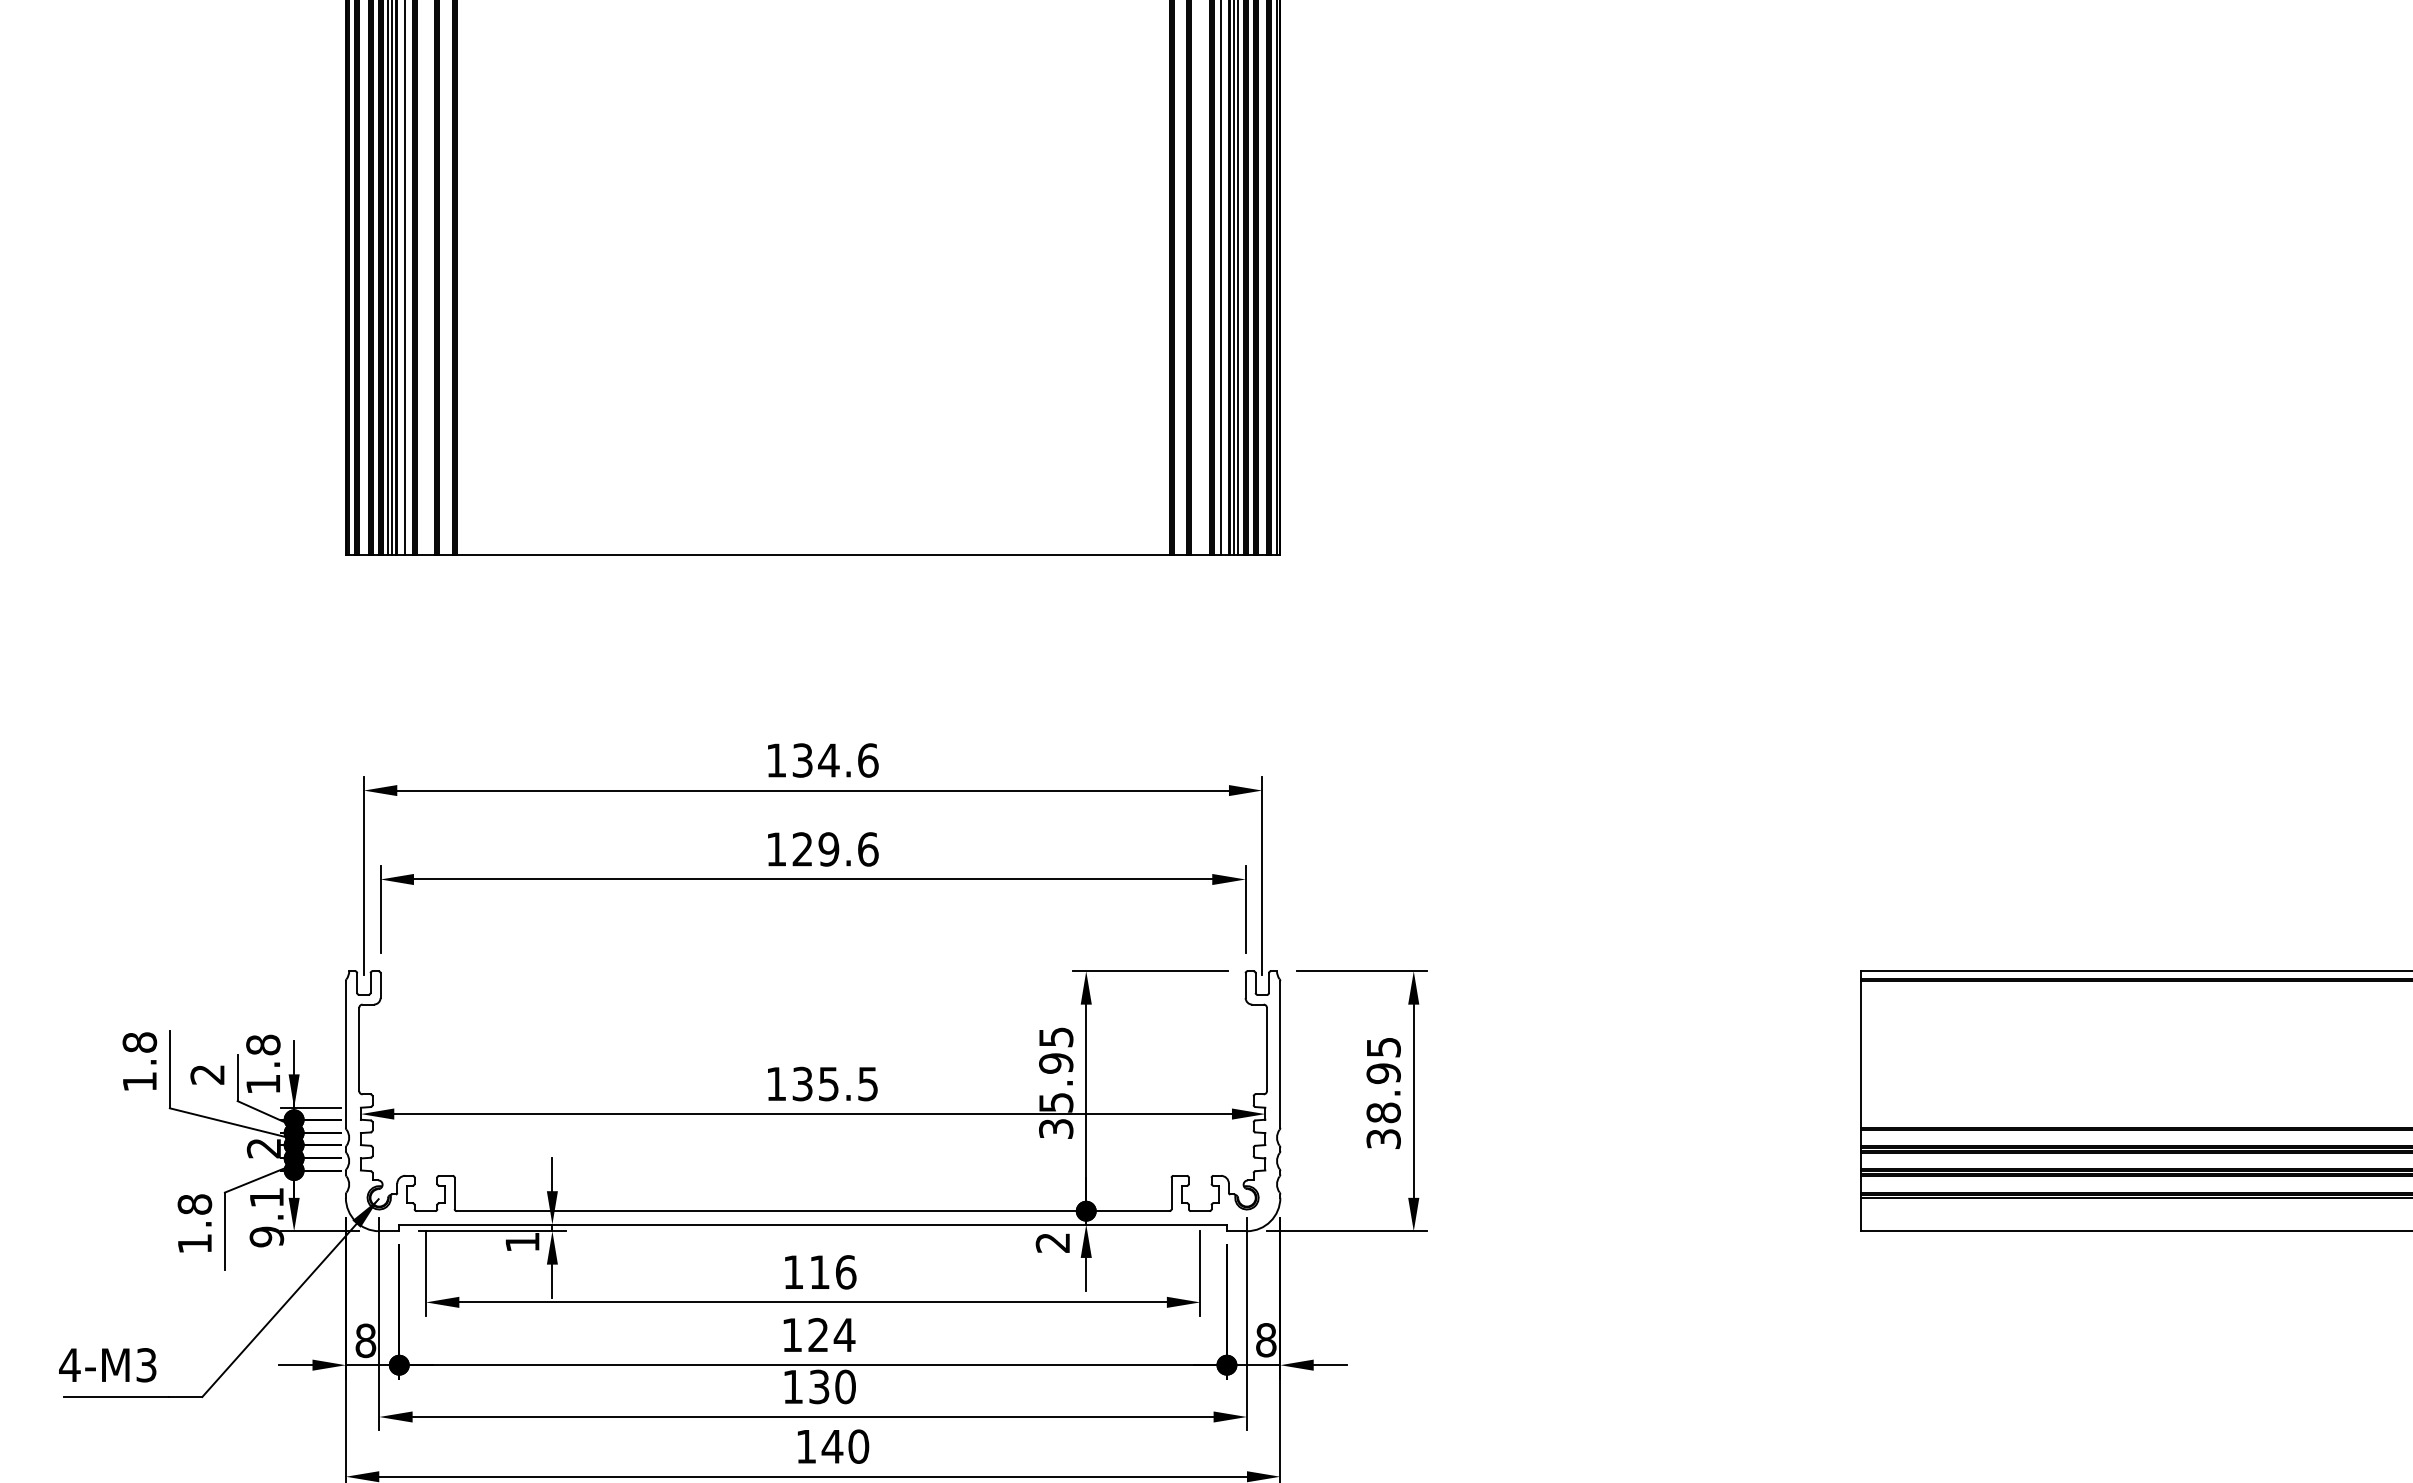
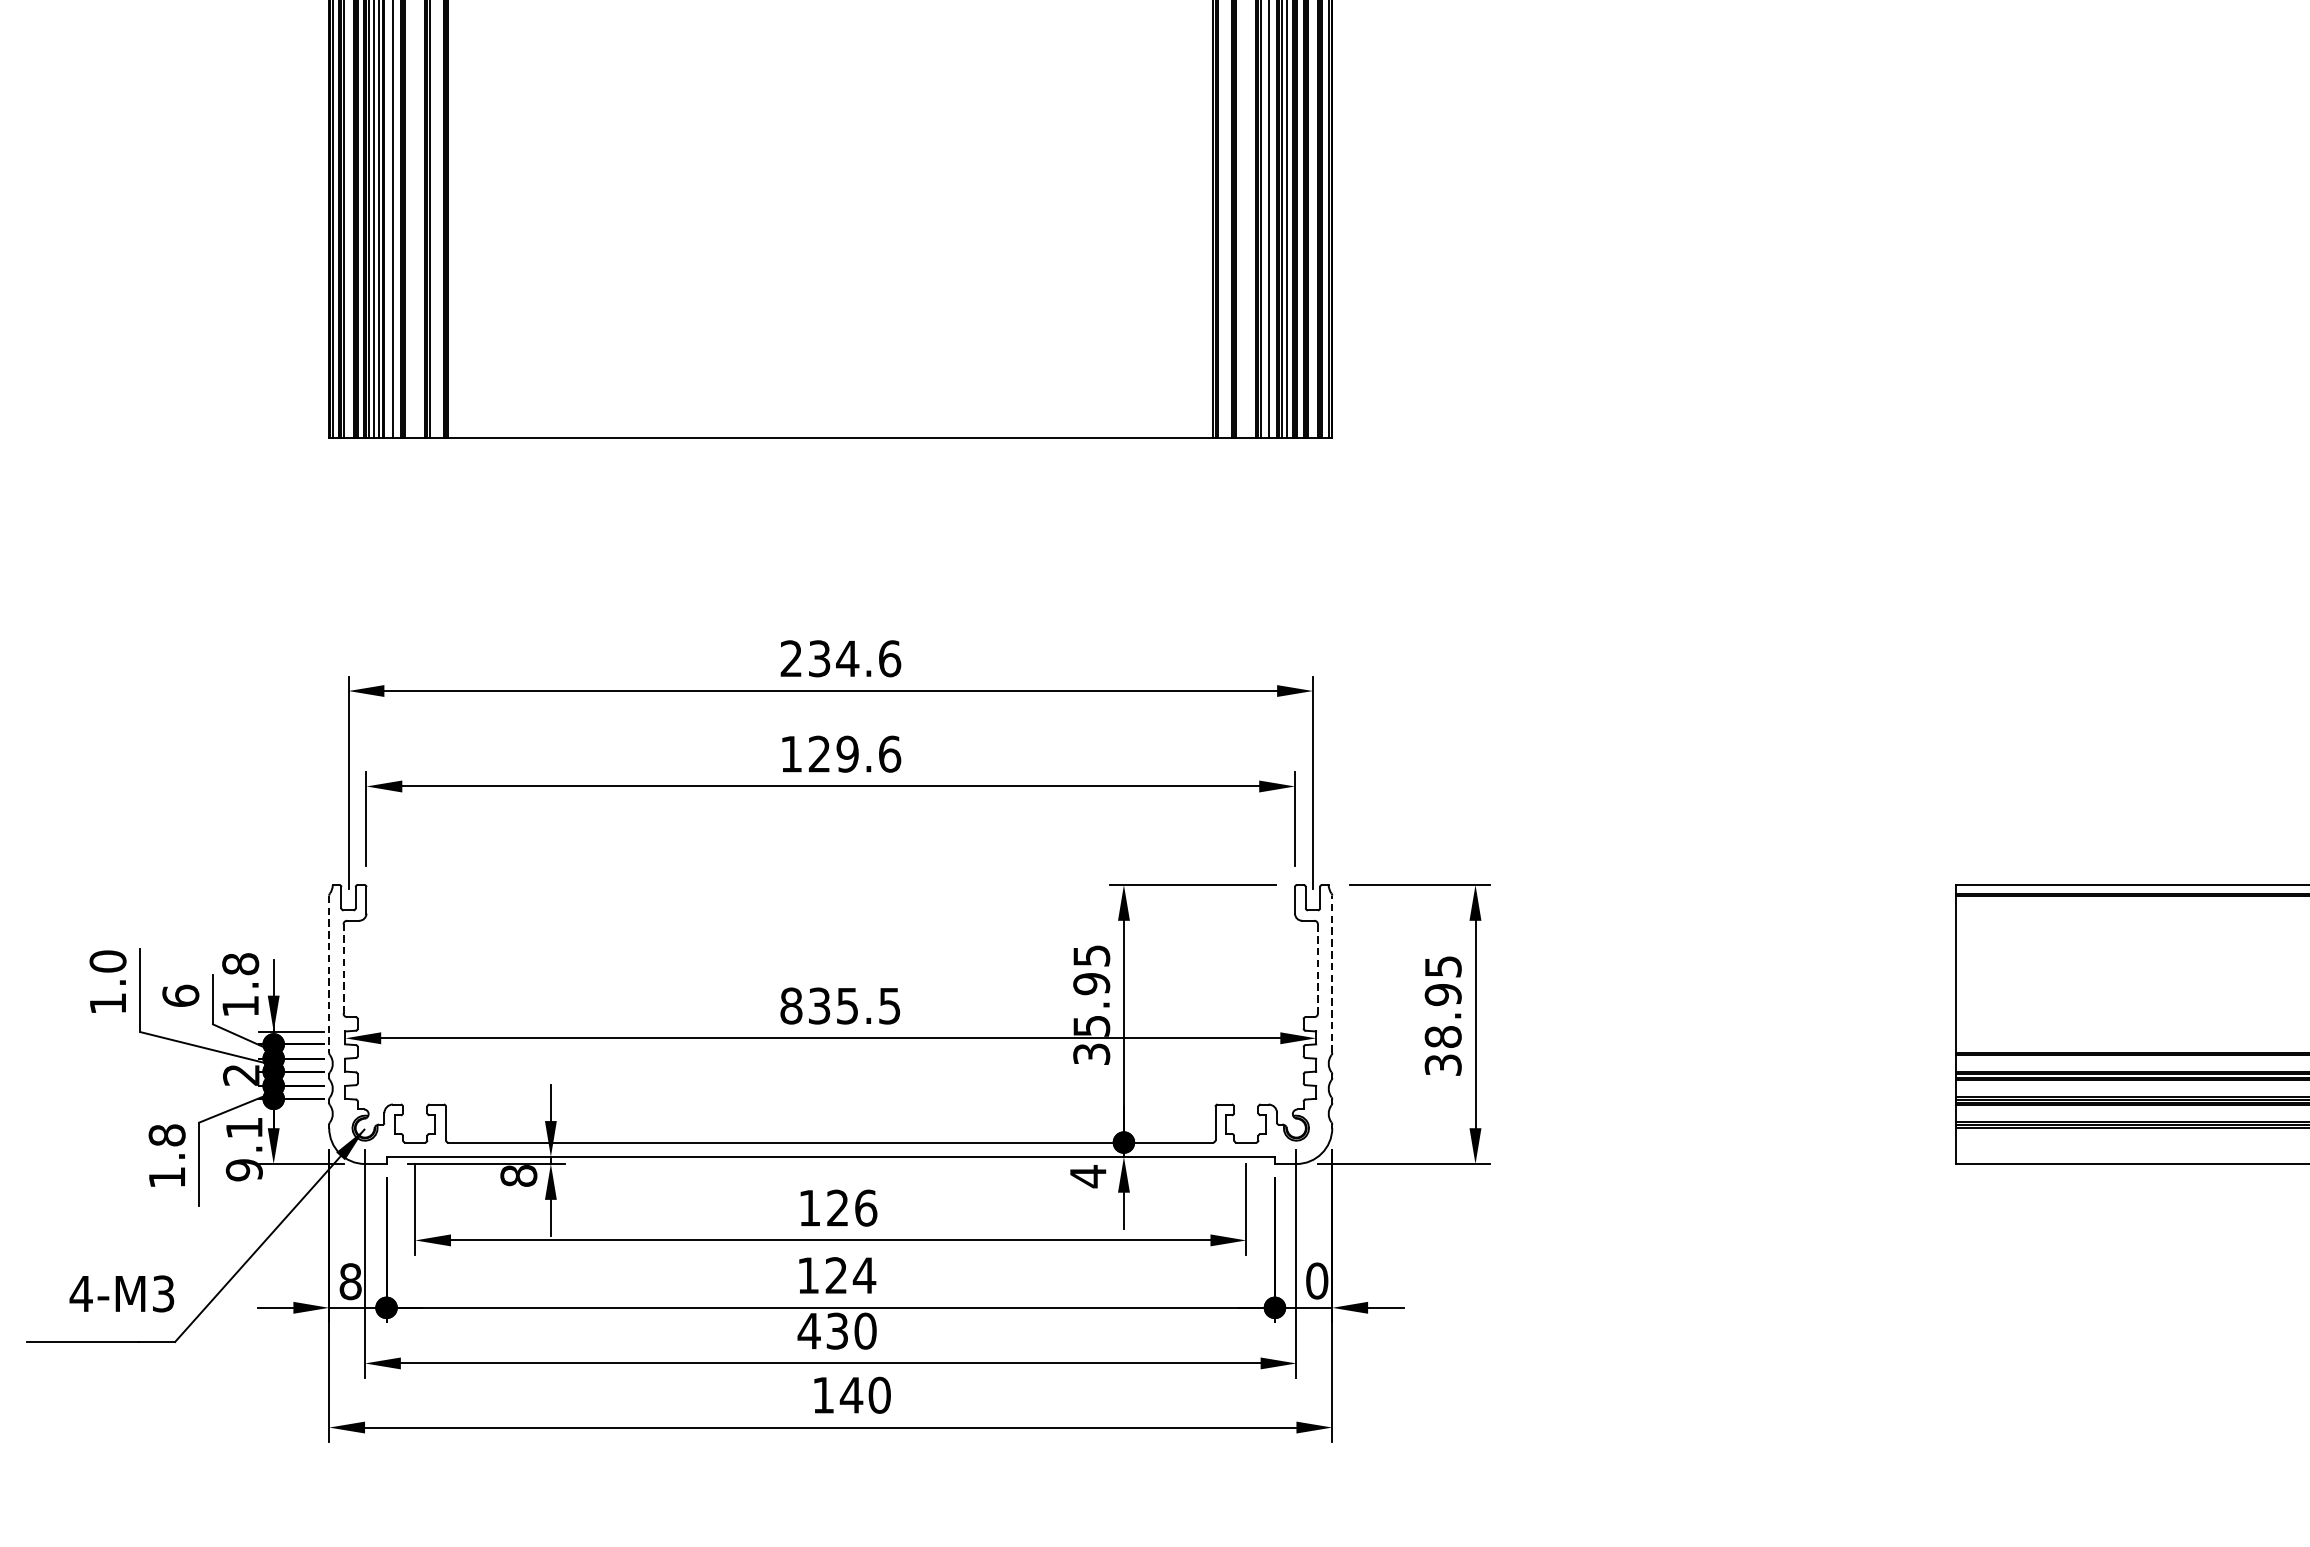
text: (775, 760) -> (790, 658), 134.6 -> 234.6
text: (139, 1042) -> (107, 961), 1.8 -> 1.0
line: (359, 1049) -> (343, 968), solid -> dashed
line: (1267, 1049) -> (1318, 968), solid -> dashed
line: (1280, 1054) -> (1332, 974), solid -> dashed
line: (345, 1055) -> (328, 975), solid -> dashed
text: (207, 1074) -> (180, 995), 2 -> 6
text: (776, 1083) -> (791, 1005), 135.5 -> 835.5
text: (522, 1242) -> (518, 1176), 1 -> 8
text: (1052, 1242) -> (1087, 1176), 2 -> 4
text: (819, 1271) -> (837, 1207), 116 -> 126
text: (1266, 1340) -> (1317, 1281), 8 -> 0
text: (107, 1365) -> (121, 1294), moved
text: (792, 1386) -> (808, 1330), 130 -> 430

